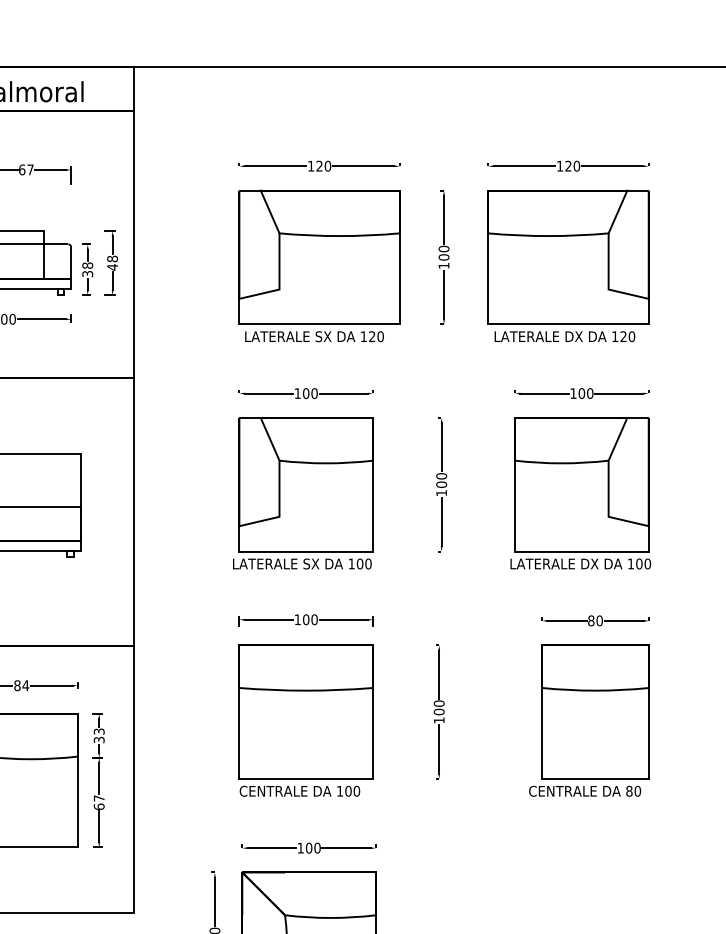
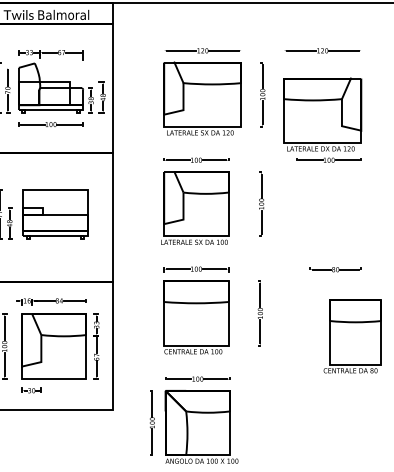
part: (568, 265) -> (322, 114), moved
part: (580, 491) -> (328, 207), removed
part: (588, 720) -> (352, 336), moved

